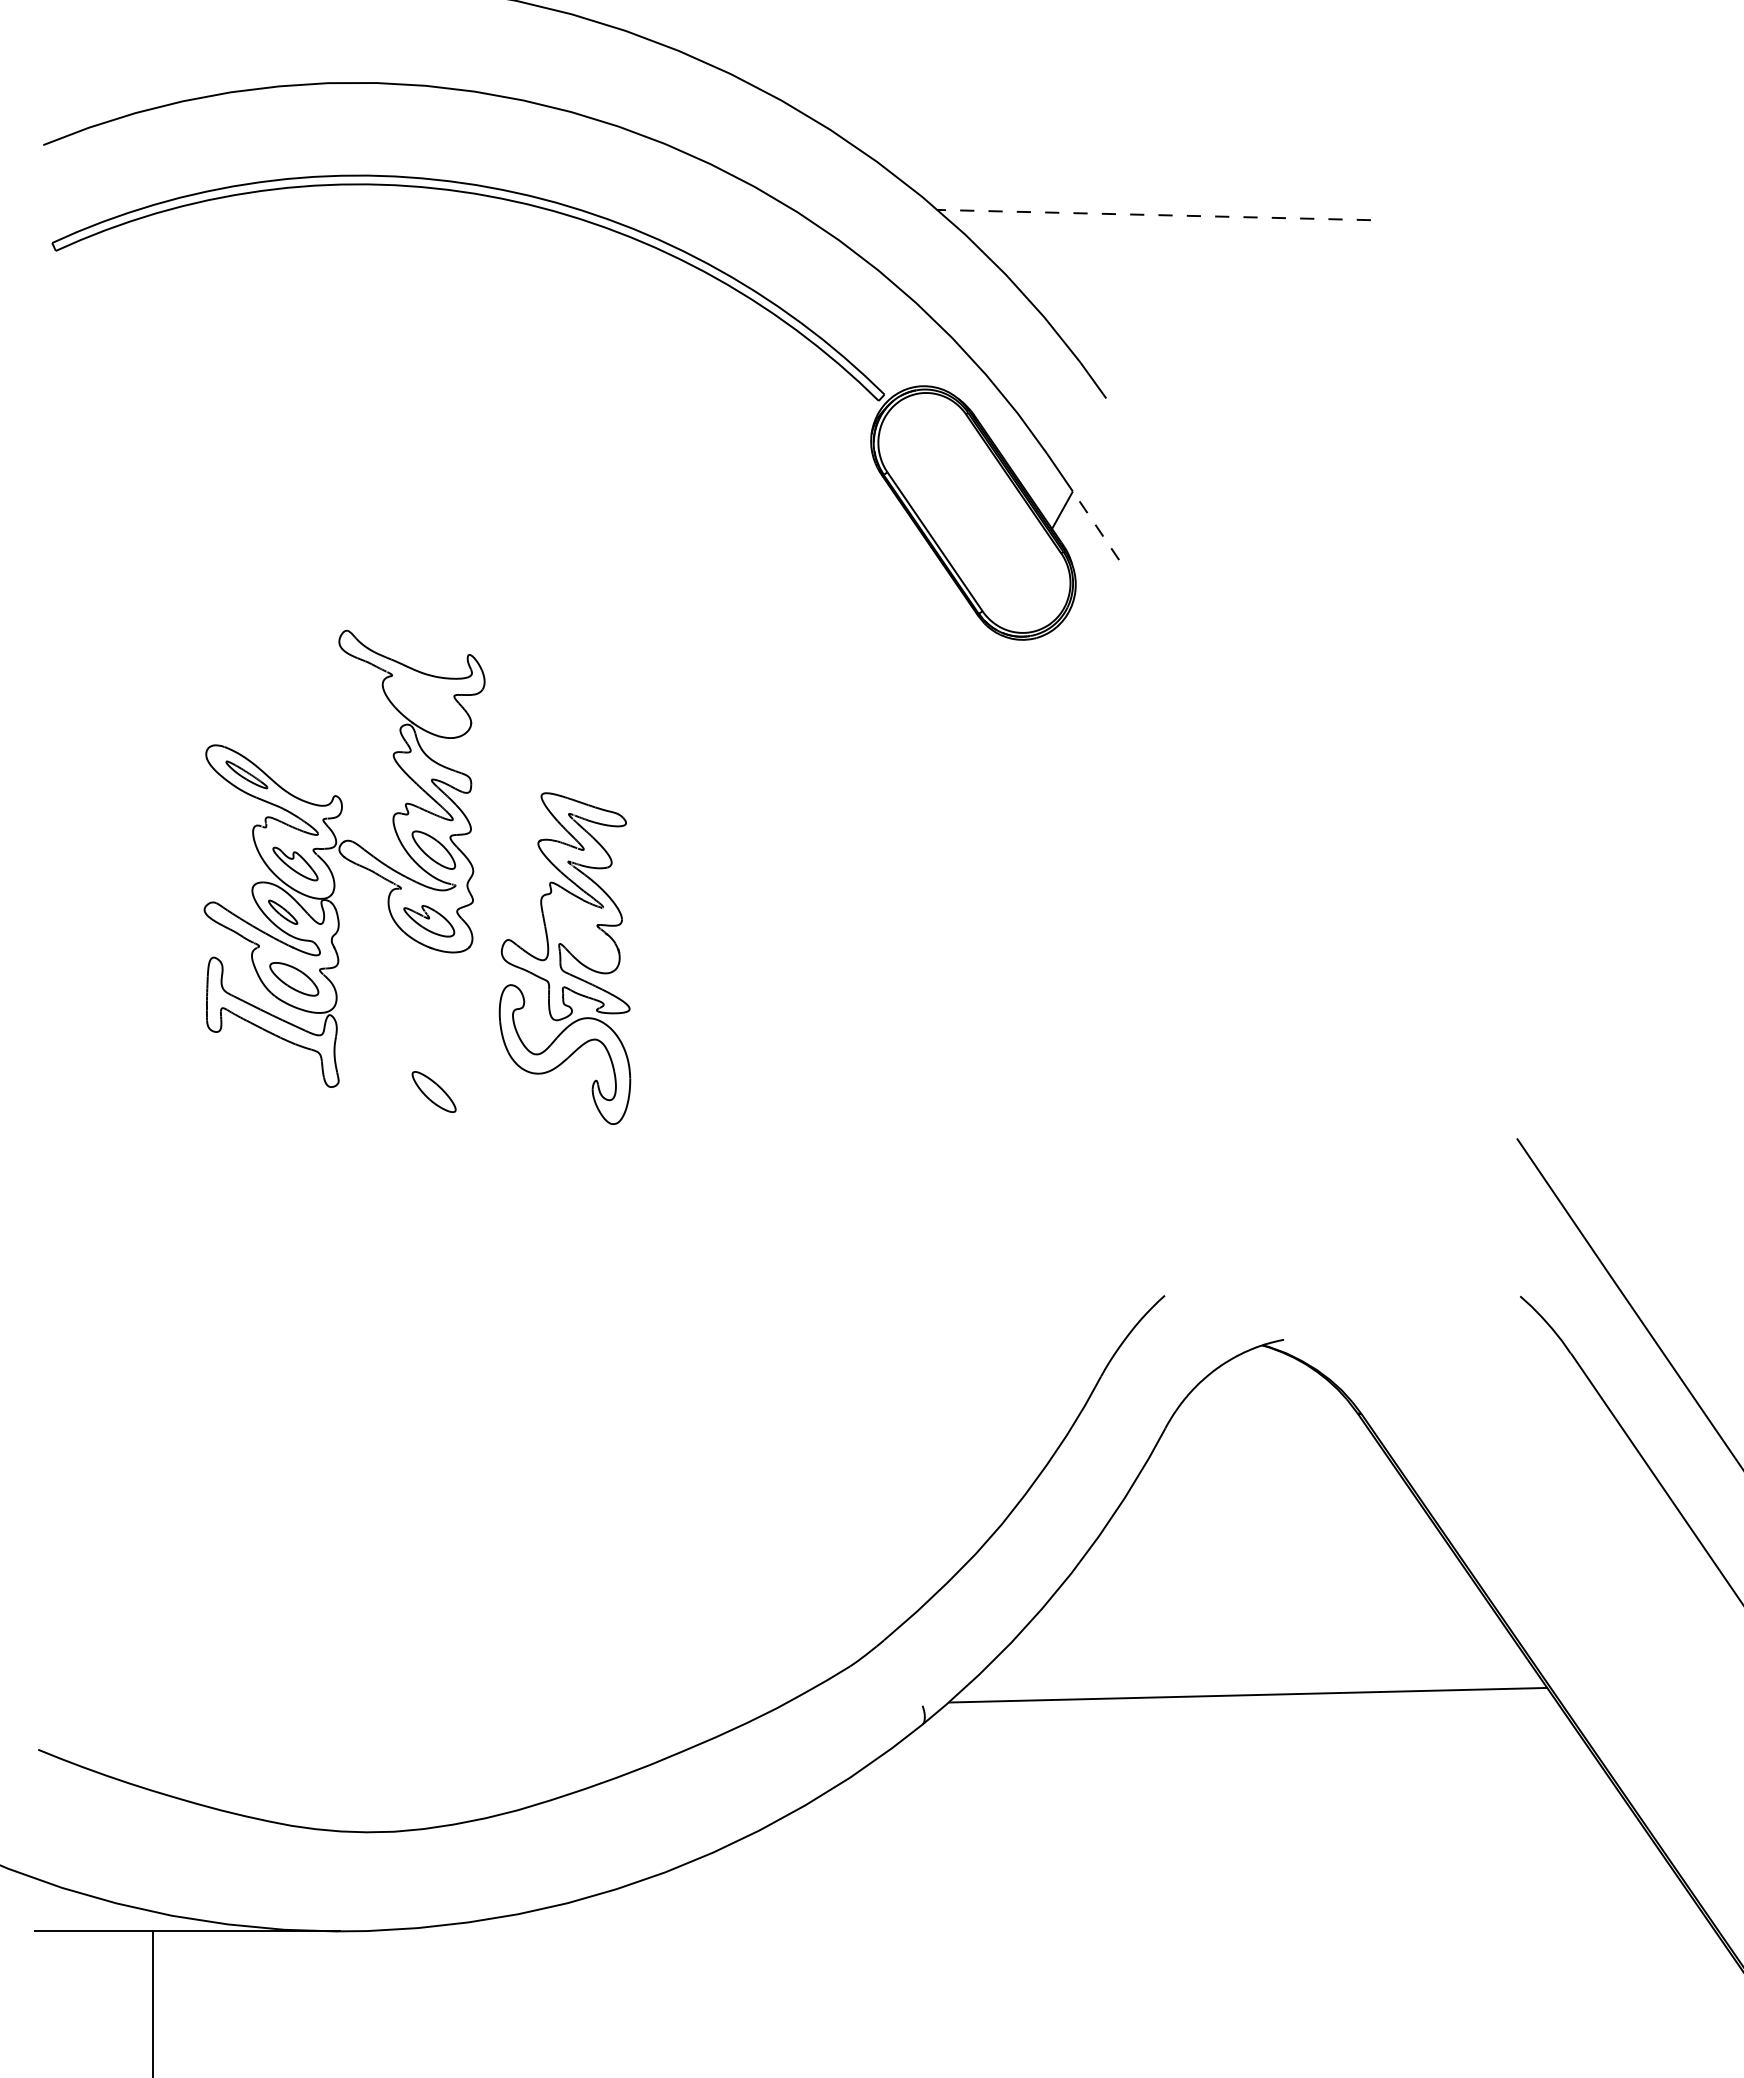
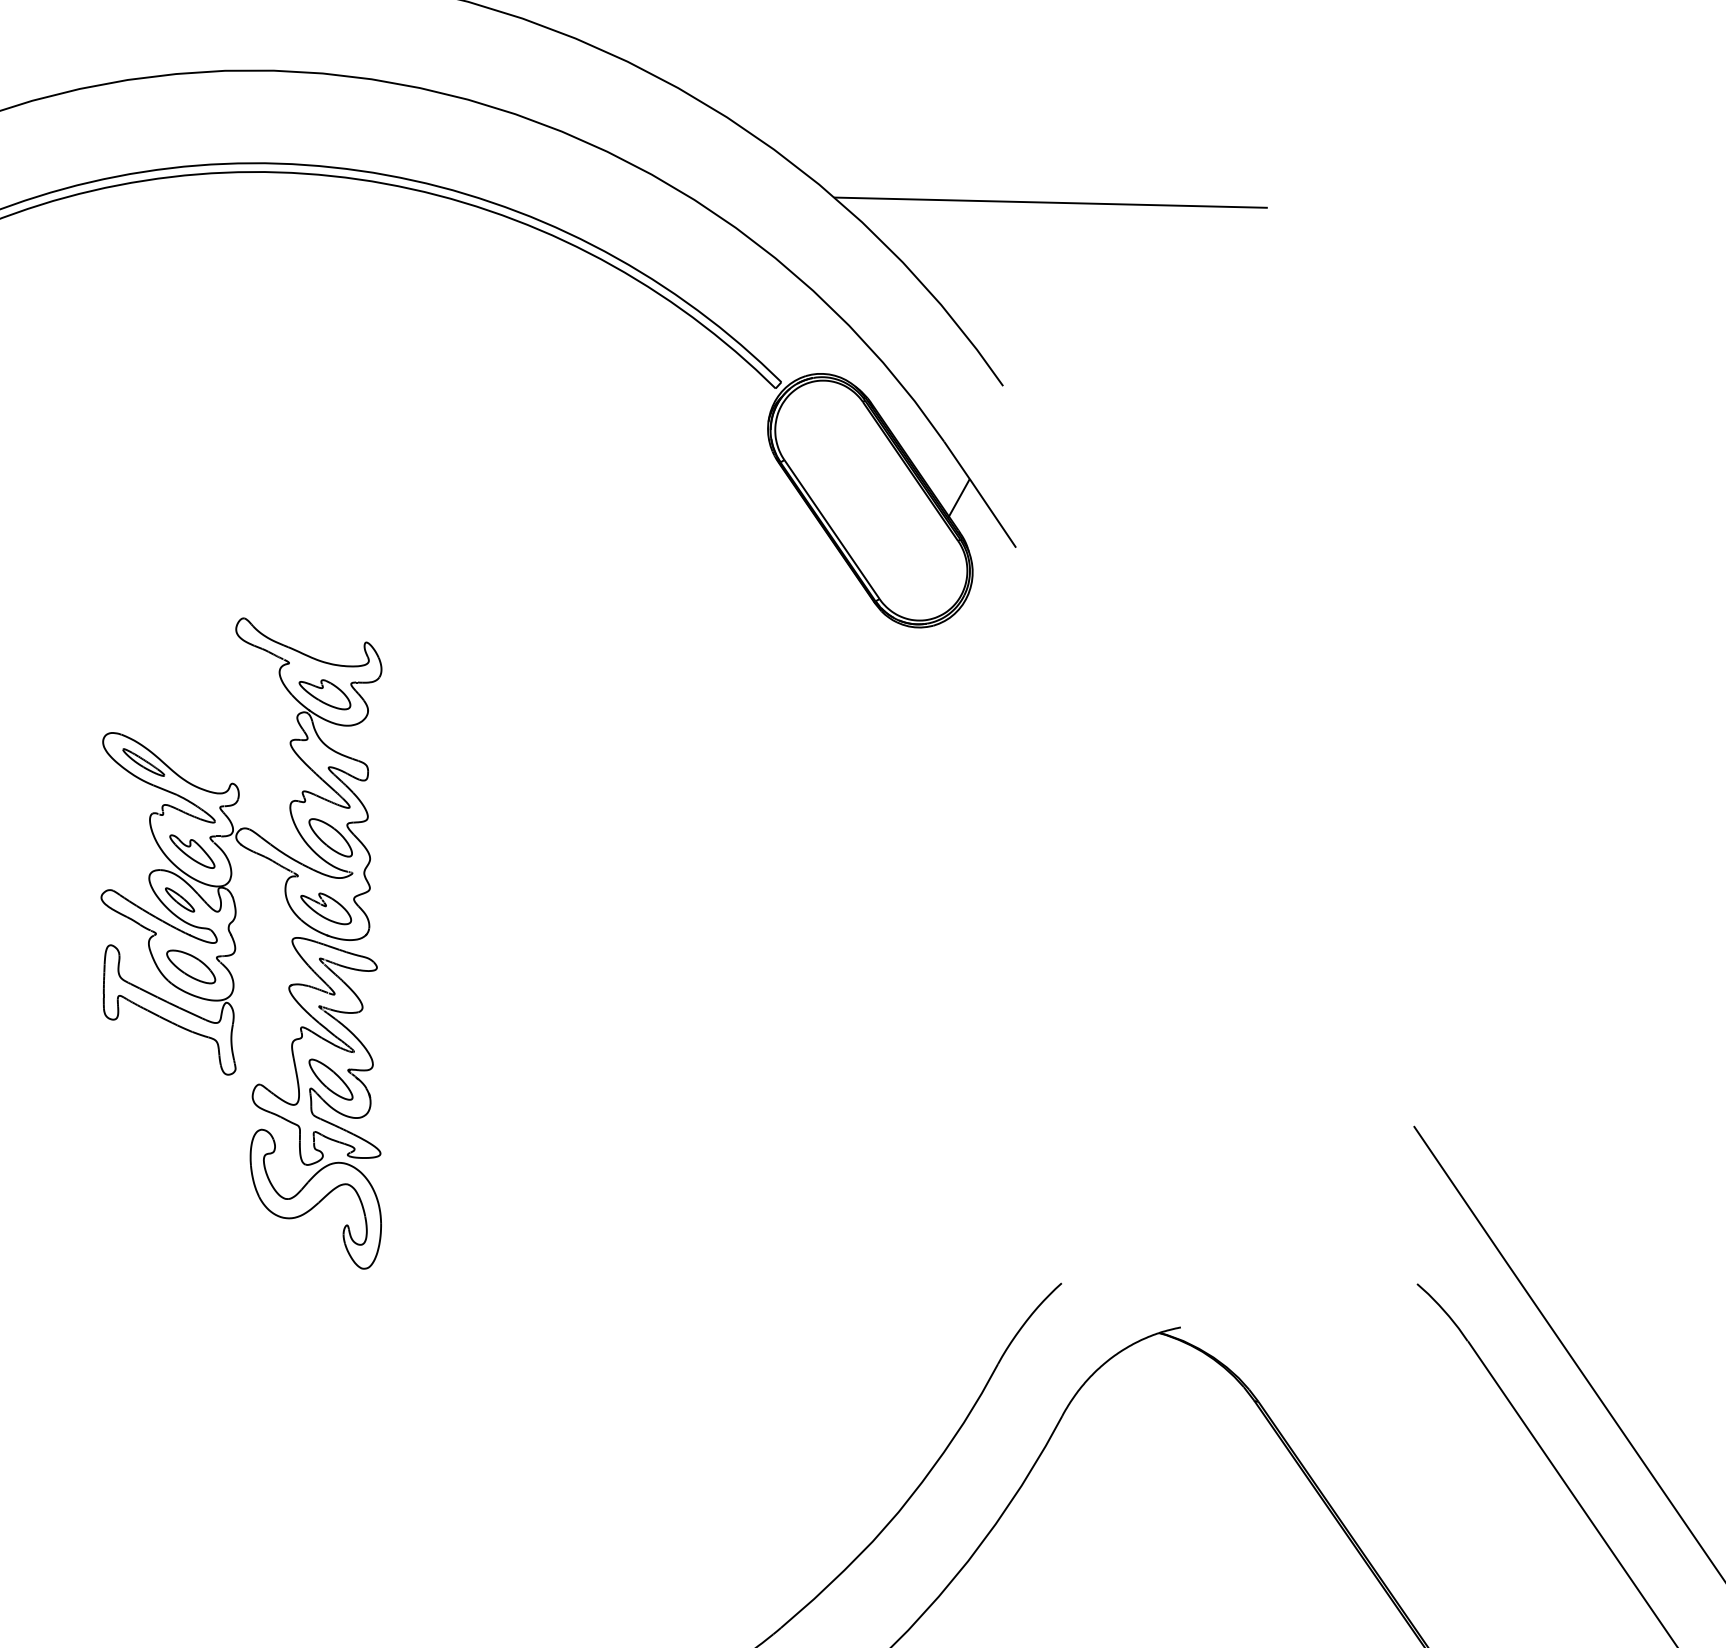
line: (1154, 215) -> (1051, 203), dashed -> solid
line: (1095, 525) -> (992, 513), dashed -> solid
part: (427, 706) -> (324, 694), added
part: (564, 958) -> (315, 1103), moved

